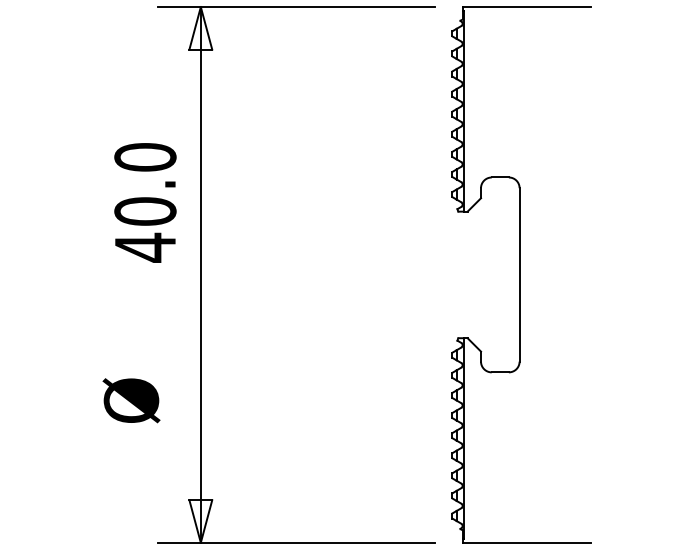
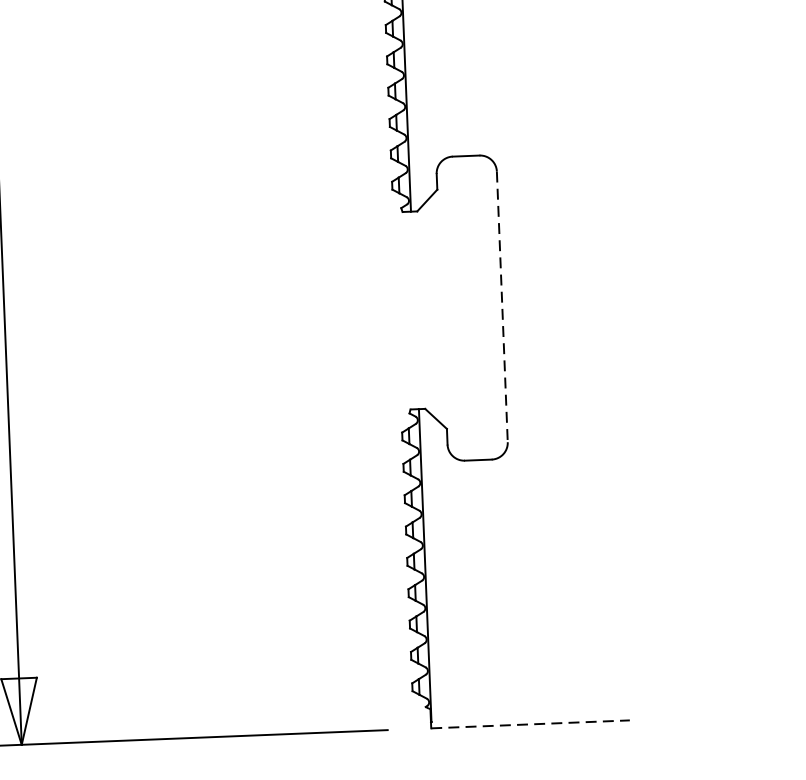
line: (519, 274) -> (502, 306), solid -> dashed
line: (526, 542) -> (529, 723), solid -> dashed

